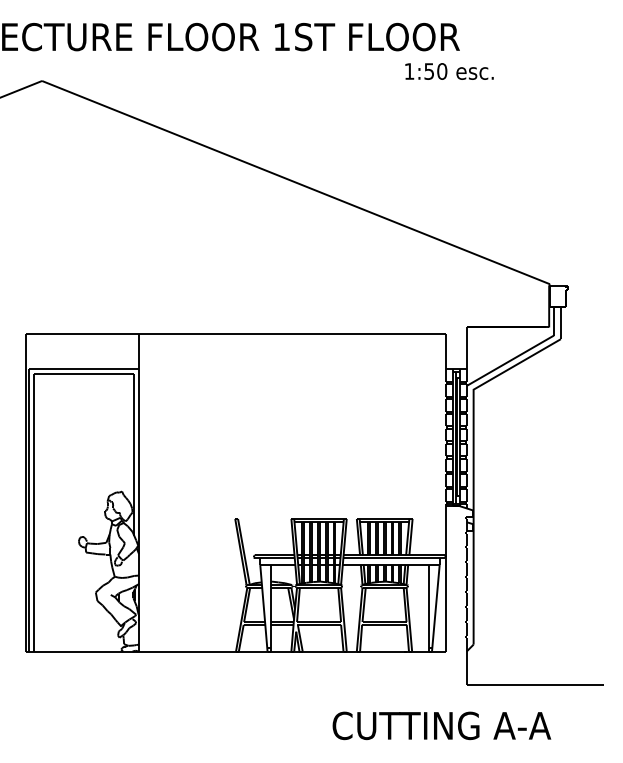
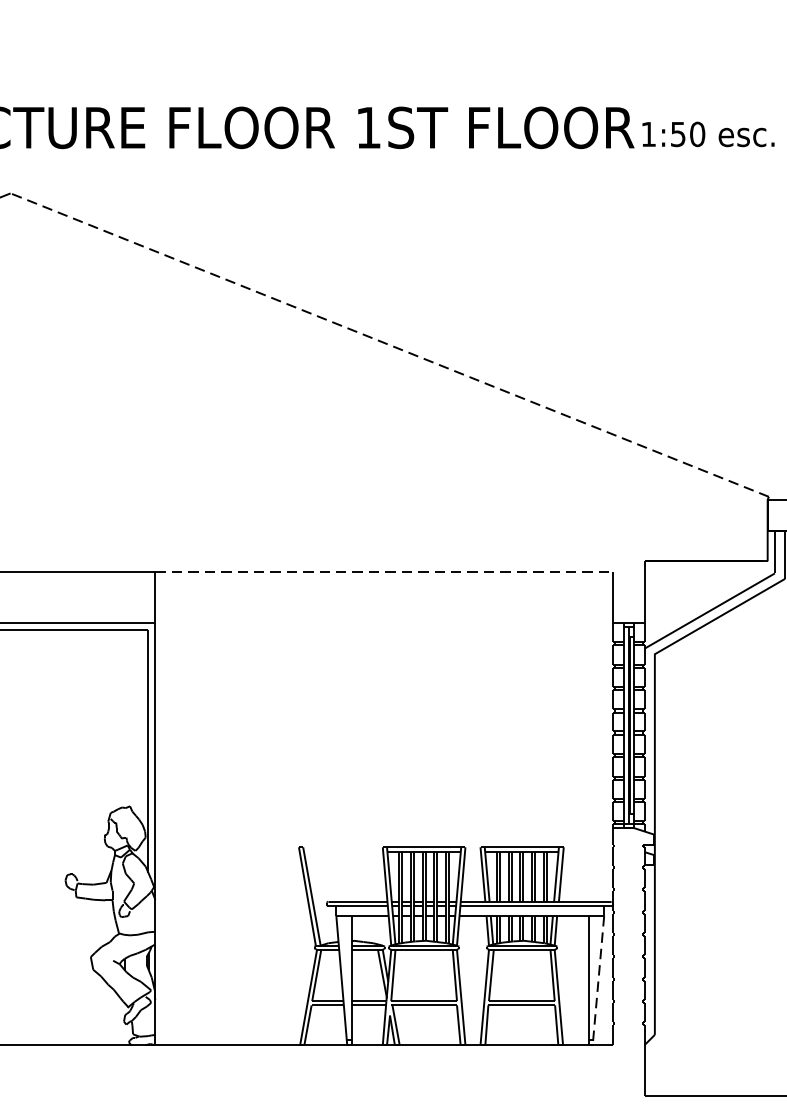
text: (449, 71) -> (708, 134), moved
line: (296, 182) -> (390, 344), solid -> dashed
line: (292, 334) -> (384, 571), solid -> dashed
line: (435, 608) -> (597, 980), solid -> dashed

